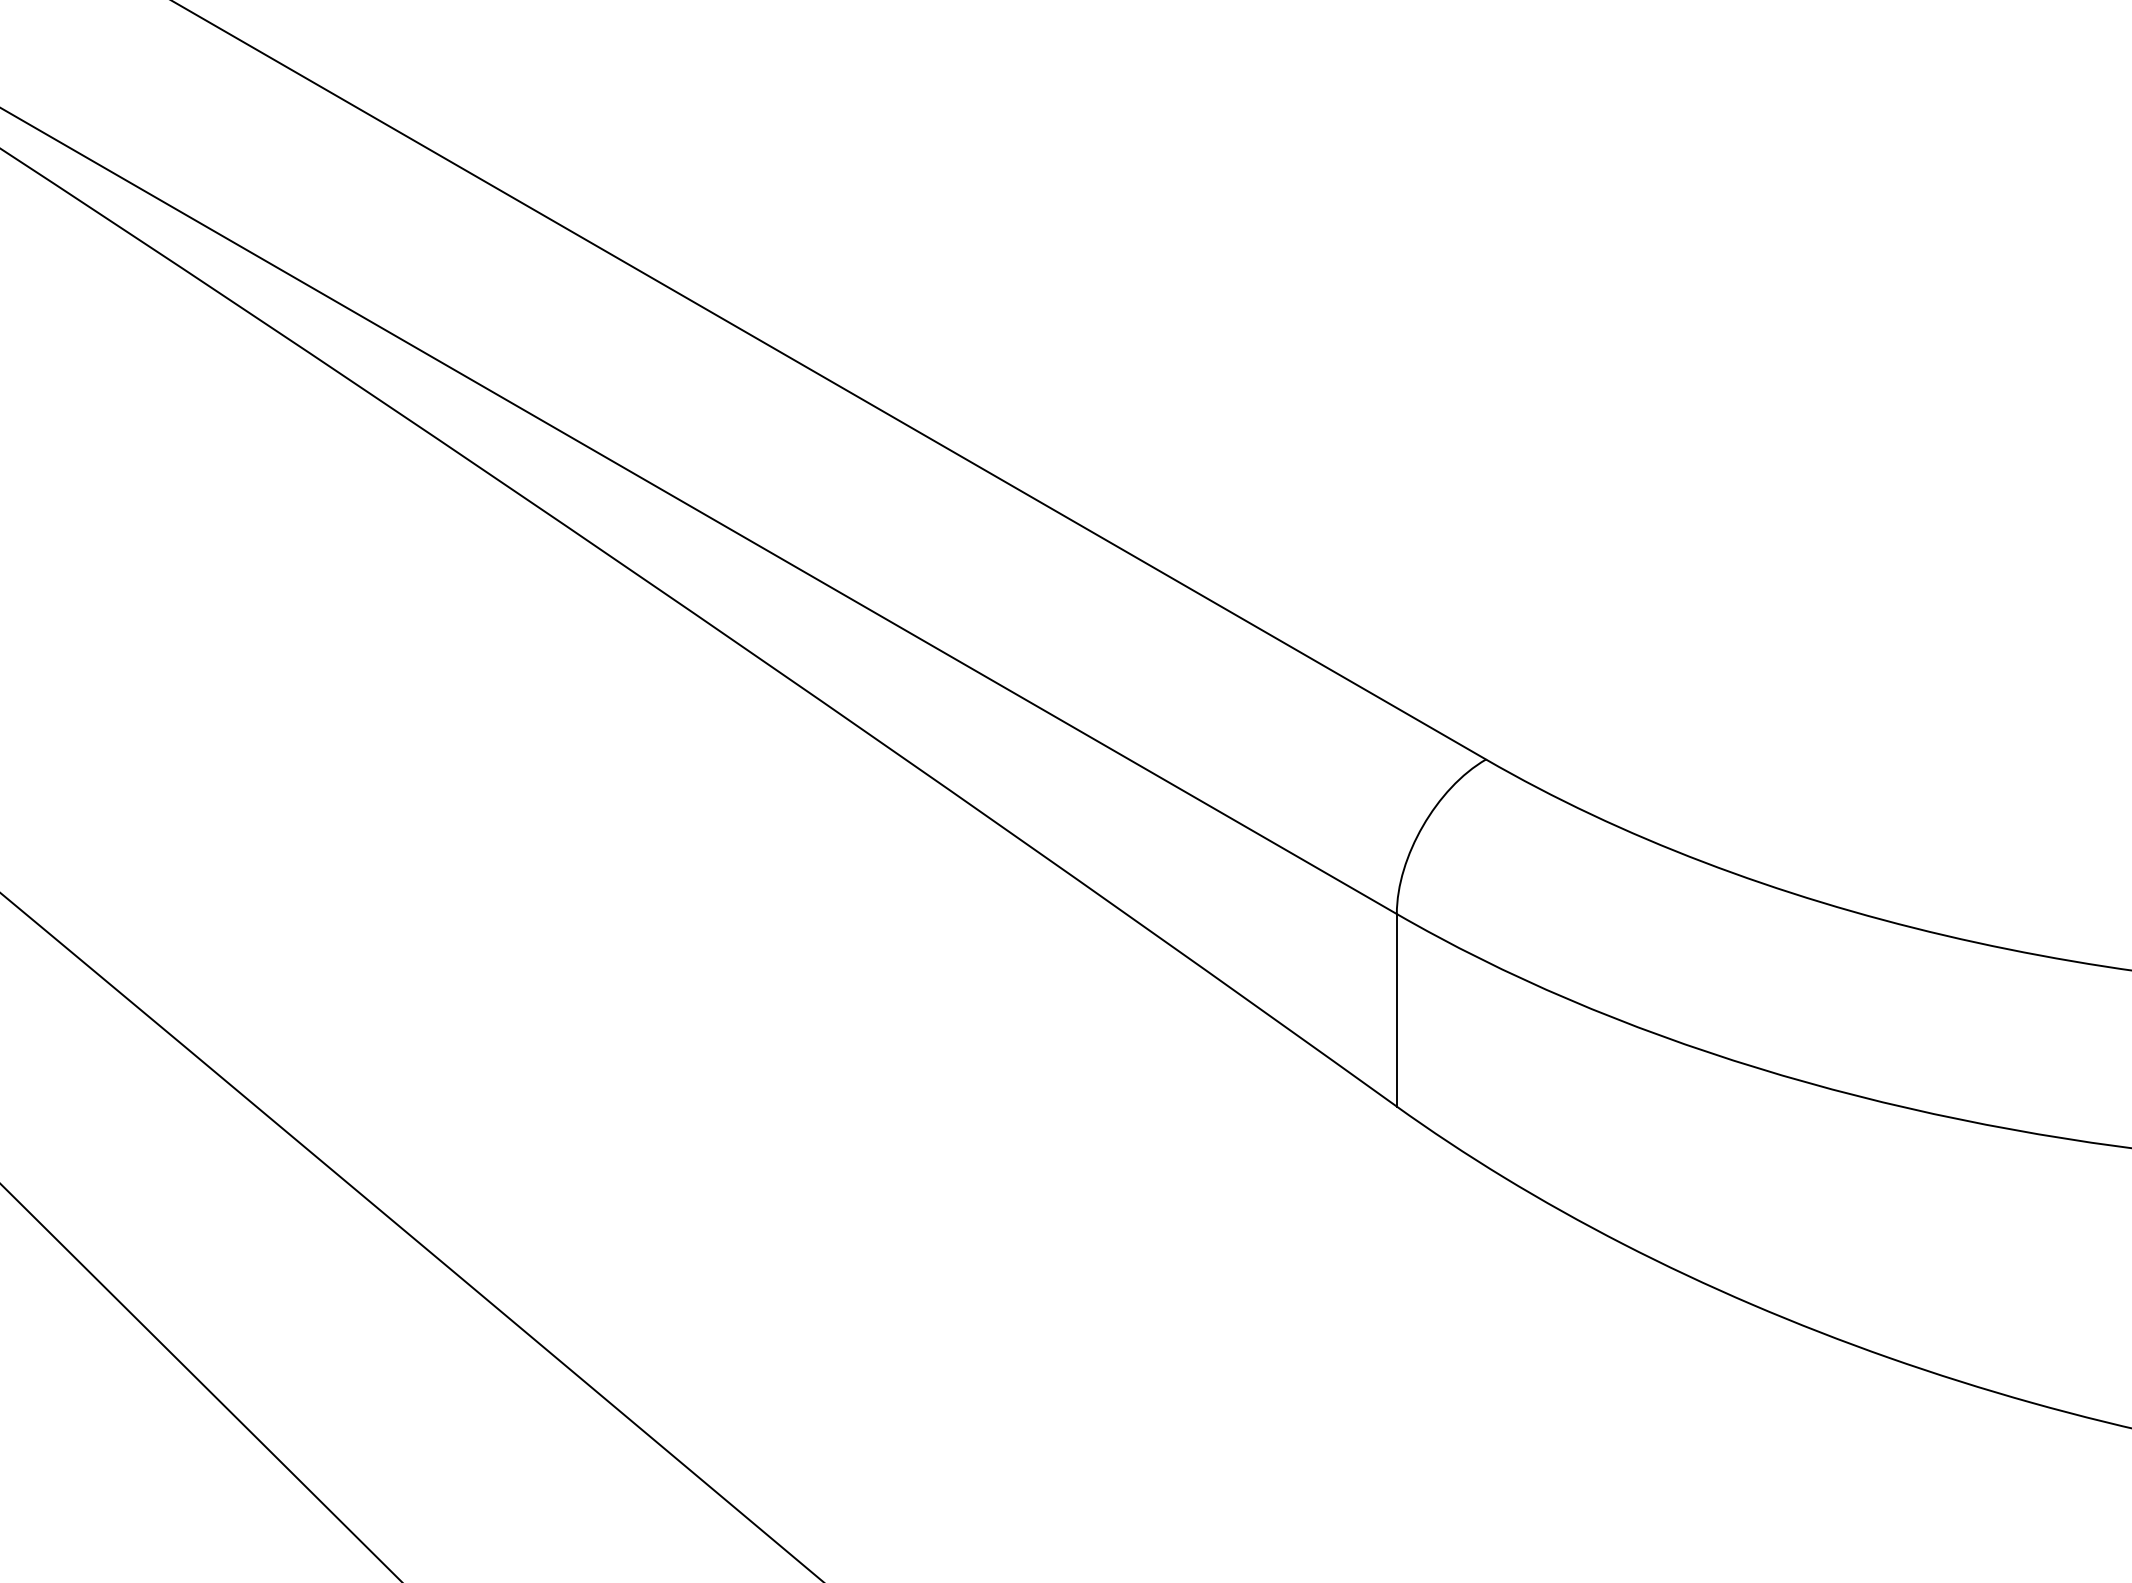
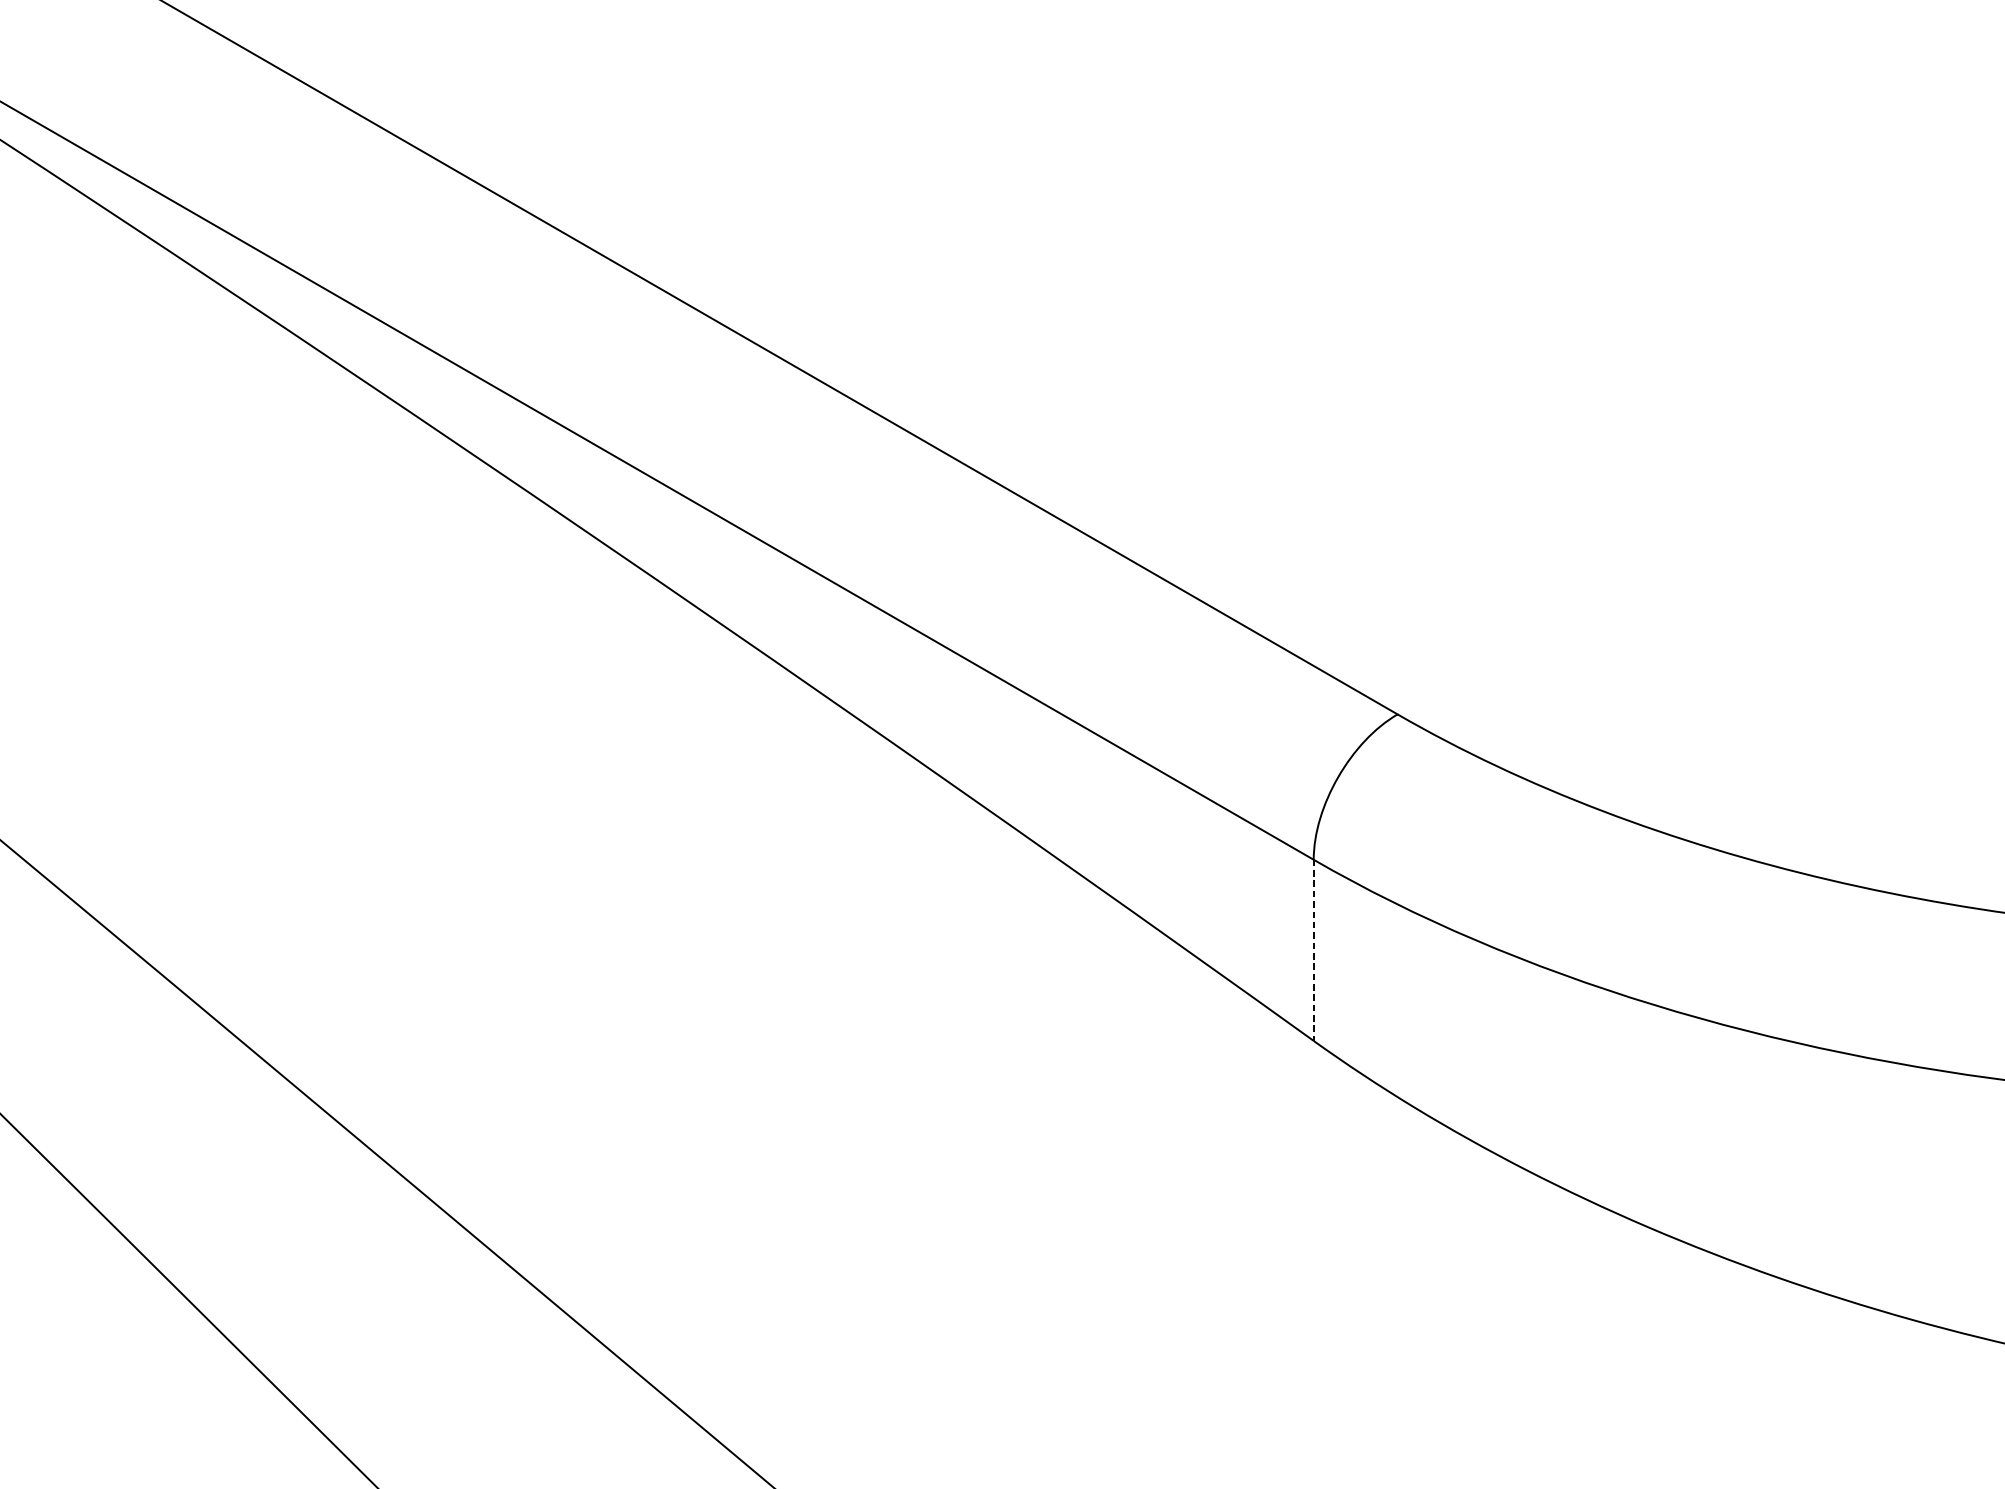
line: (1396, 1010) -> (1313, 950), solid -> dashed

